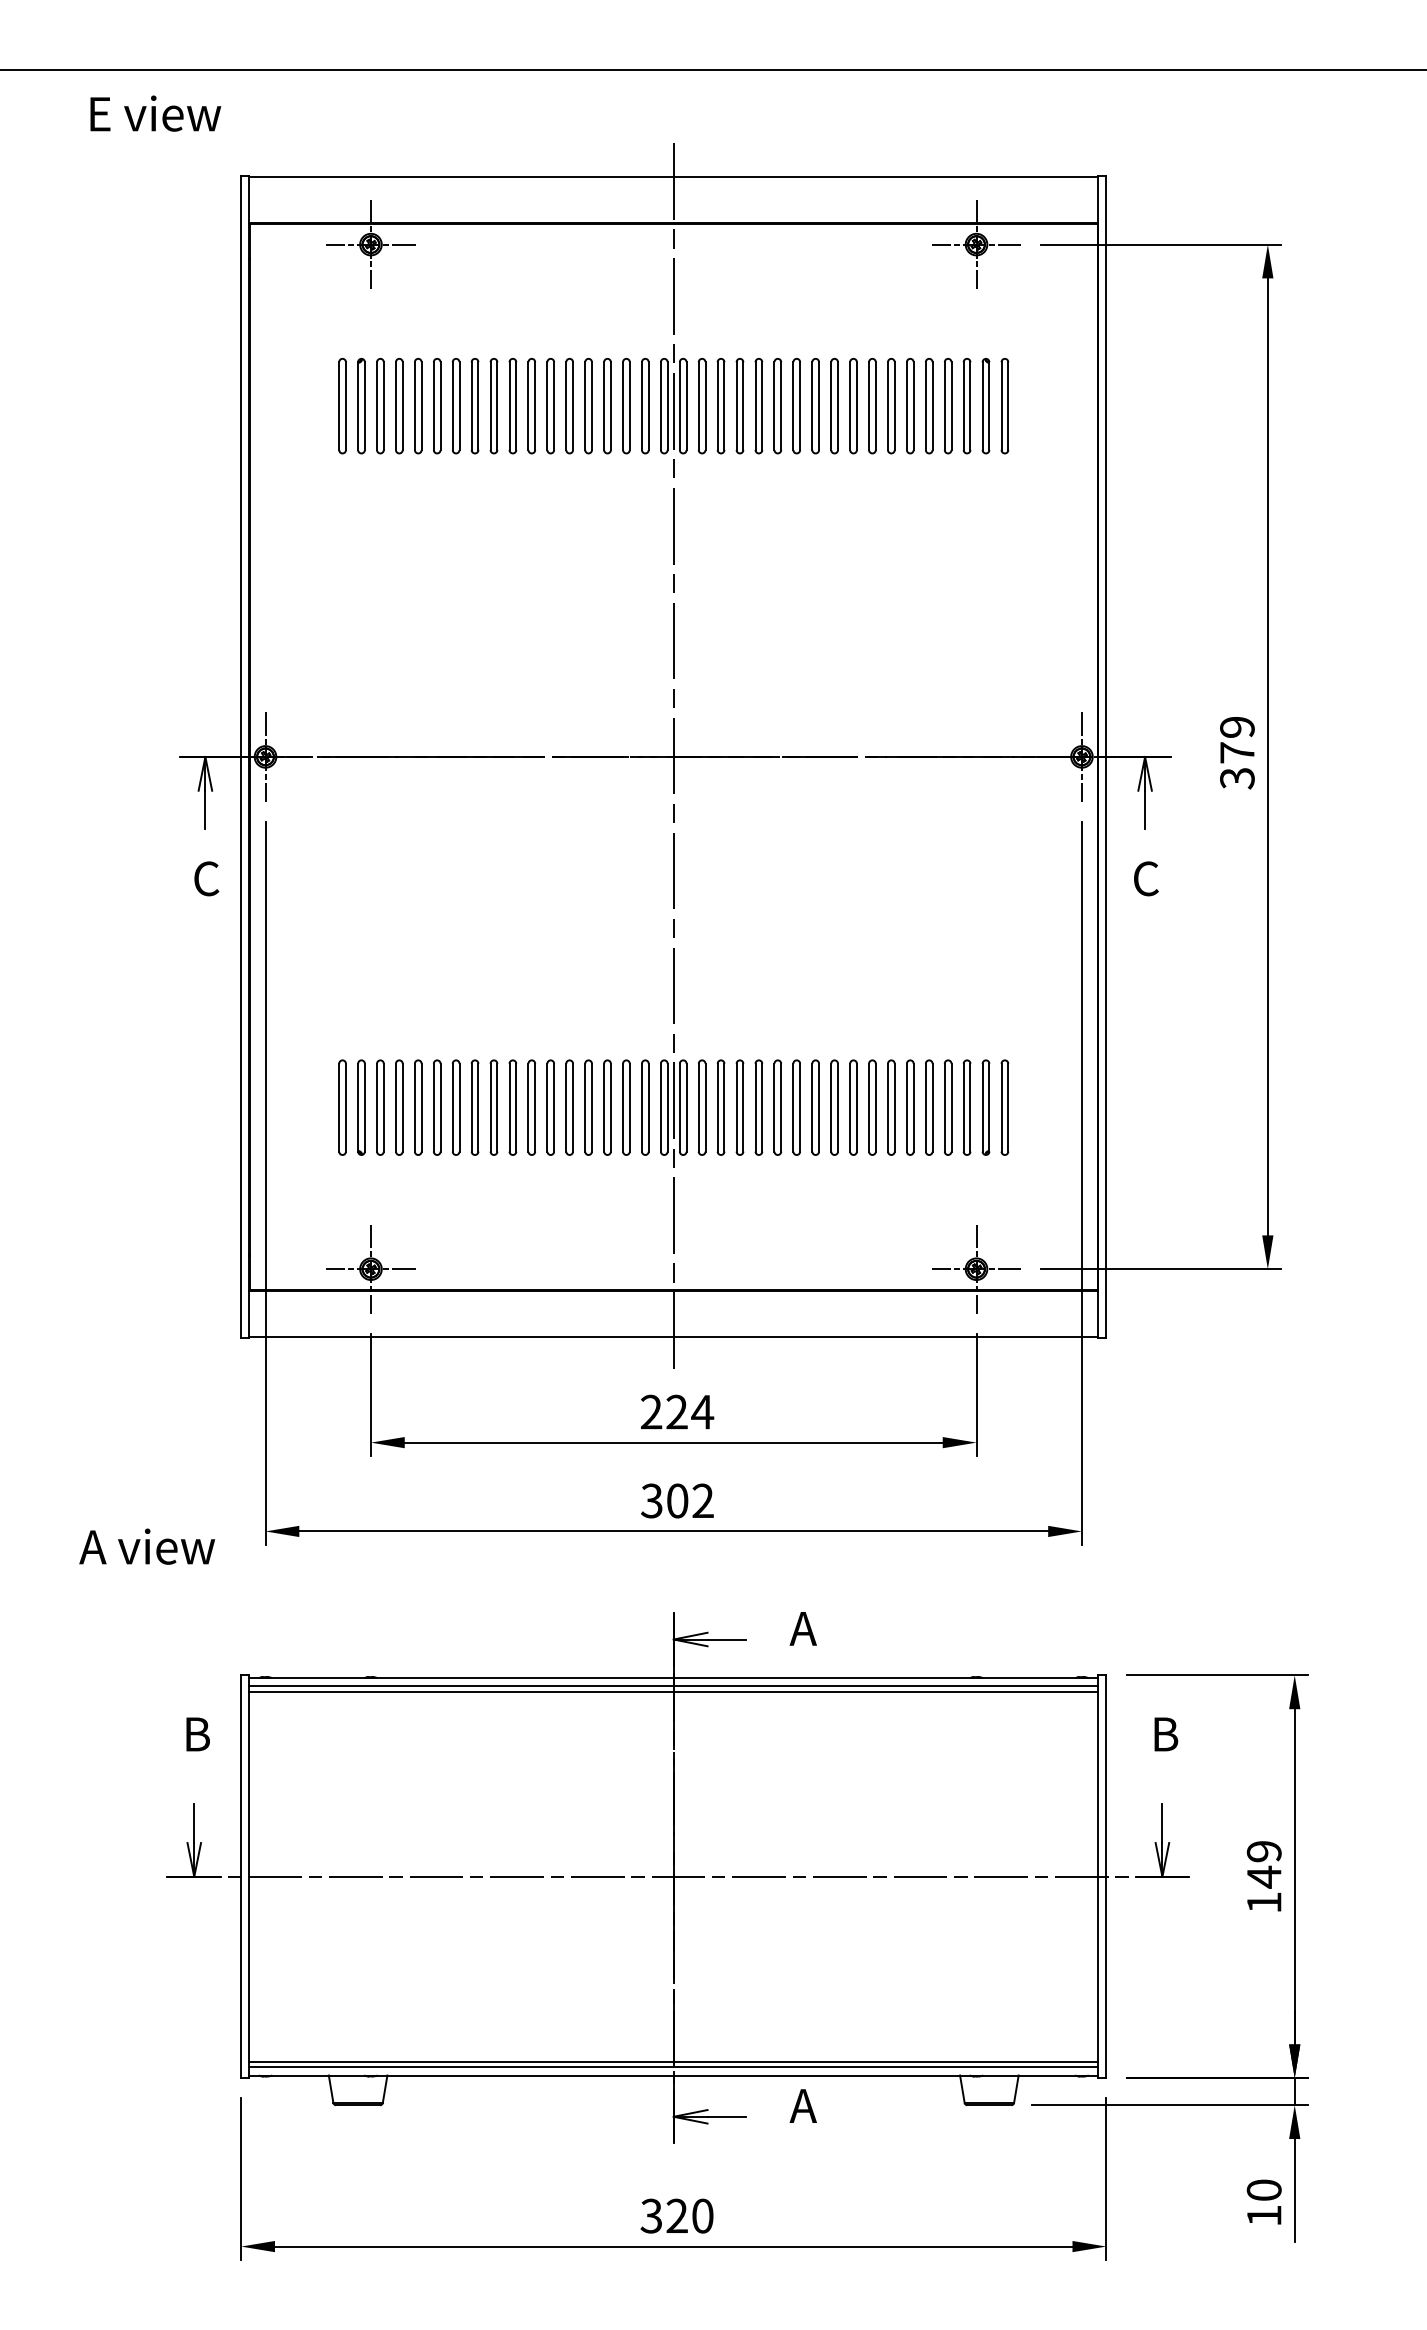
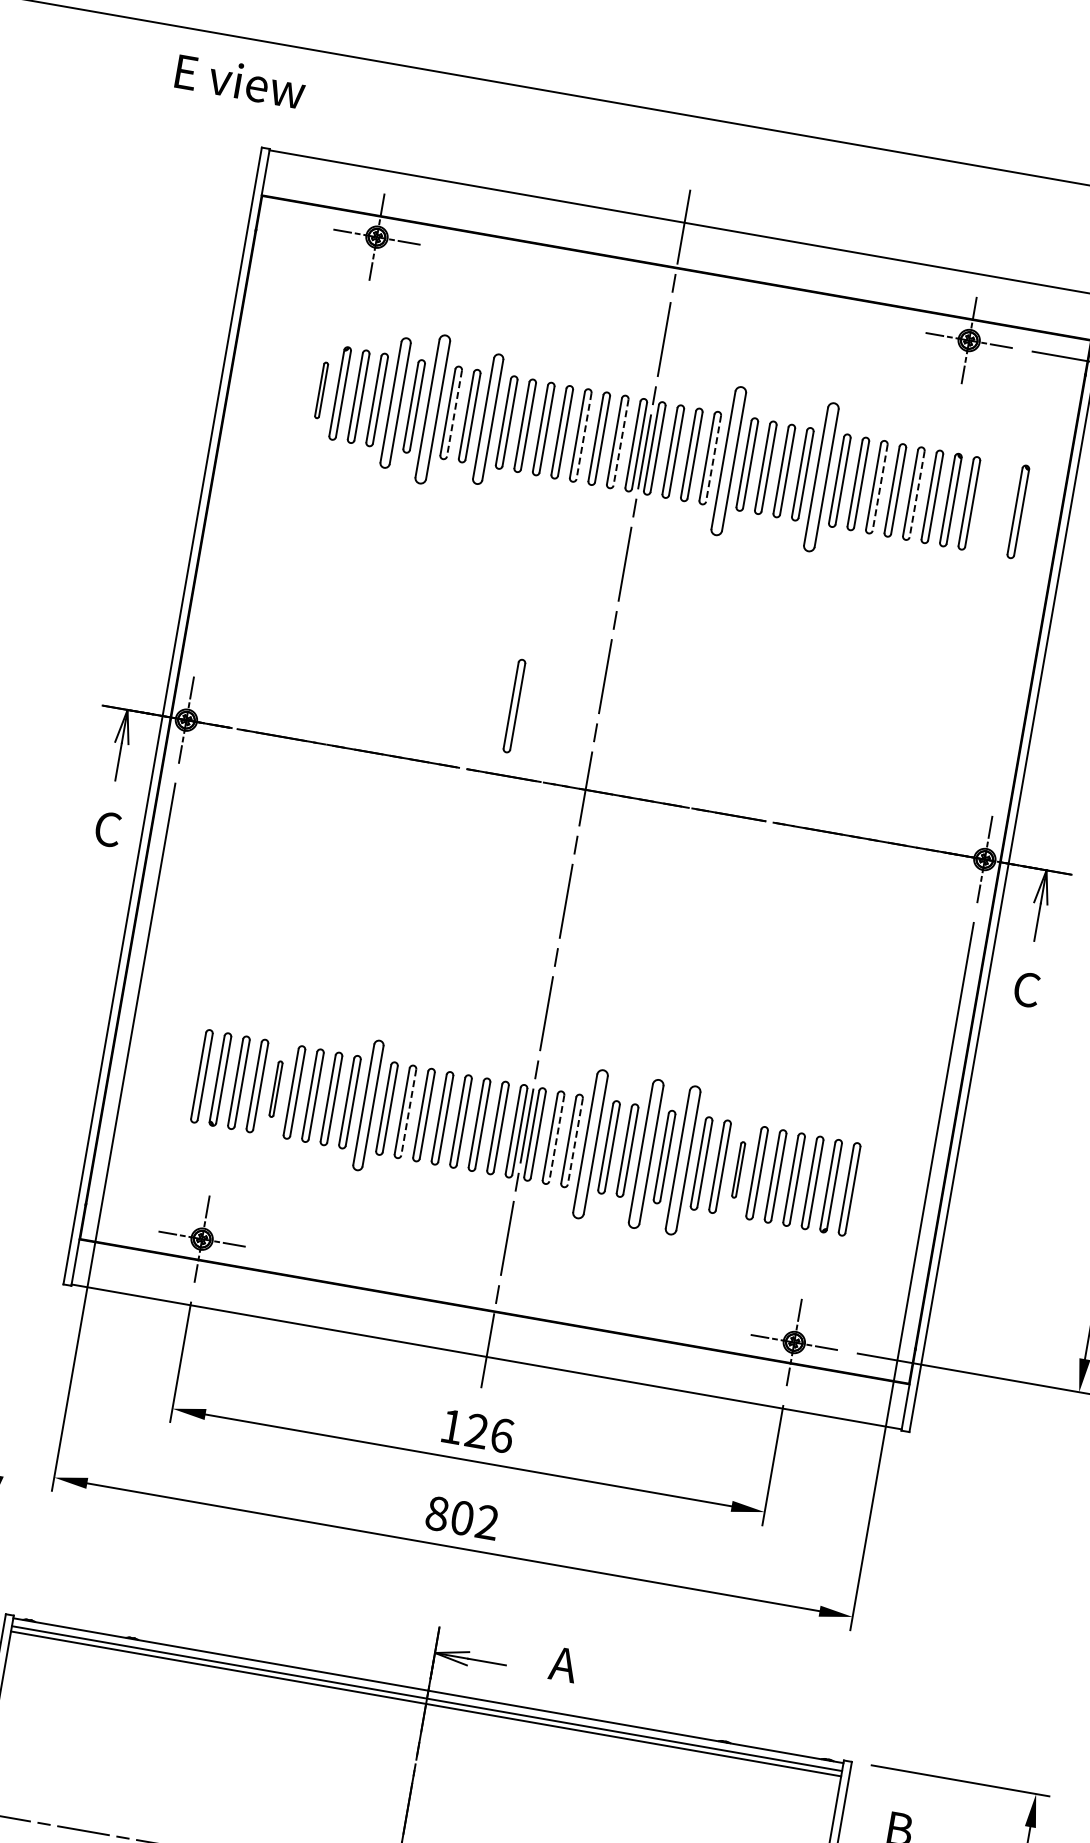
text: (155, 113) -> (240, 81), moved
part: (342, 406) -> (321, 390), size x0.6
part: (418, 406) -> (395, 403), size x1.4
part: (455, 406) -> (432, 409), size x1.6
line: (478, 406) -> (454, 413), solid -> dashed
part: (512, 406) -> (487, 419), size x1.4
line: (610, 406) -> (583, 436), solid -> dashed
line: (648, 406) -> (620, 442), solid -> dashed
line: (743, 406) -> (713, 459), solid -> dashed
part: (758, 406) -> (728, 461), size x1.6
part: (853, 406) -> (821, 477), size x1.6
line: (913, 406) -> (879, 488), solid -> dashed
line: (951, 406) -> (917, 494), solid -> dashed
part: (1054, 406) -> (1017, 512), added
part: (588, 686) -> (514, 706), added
part: (418, 1107) -> (276, 1089), size x0.6
part: (512, 1107) -> (368, 1105), size x1.4
line: (554, 1107) -> (409, 1112), solid -> dashed
line: (705, 1107) -> (556, 1138), solid -> dashed
line: (724, 1107) -> (575, 1141), solid -> dashed
part: (739, 1107) -> (590, 1143), size x1.6
part: (796, 1107) -> (645, 1153), size x1.6
part: (834, 1107) -> (683, 1160), size x1.6
part: (891, 1107) -> (738, 1169), size x0.6
text: (677, 1411) -> (477, 1430), 224 -> 126
text: (651, 1500) -> (436, 1513), 302 -> 802

